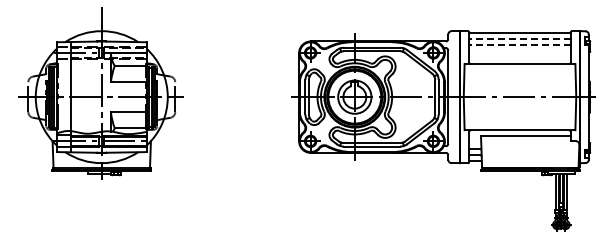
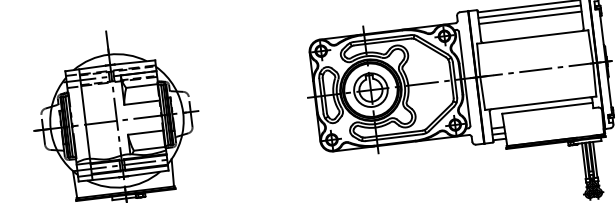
line: (520, 39) -> (530, 12), dashed -> solid
line: (520, 45) -> (530, 18), dashed -> solid

